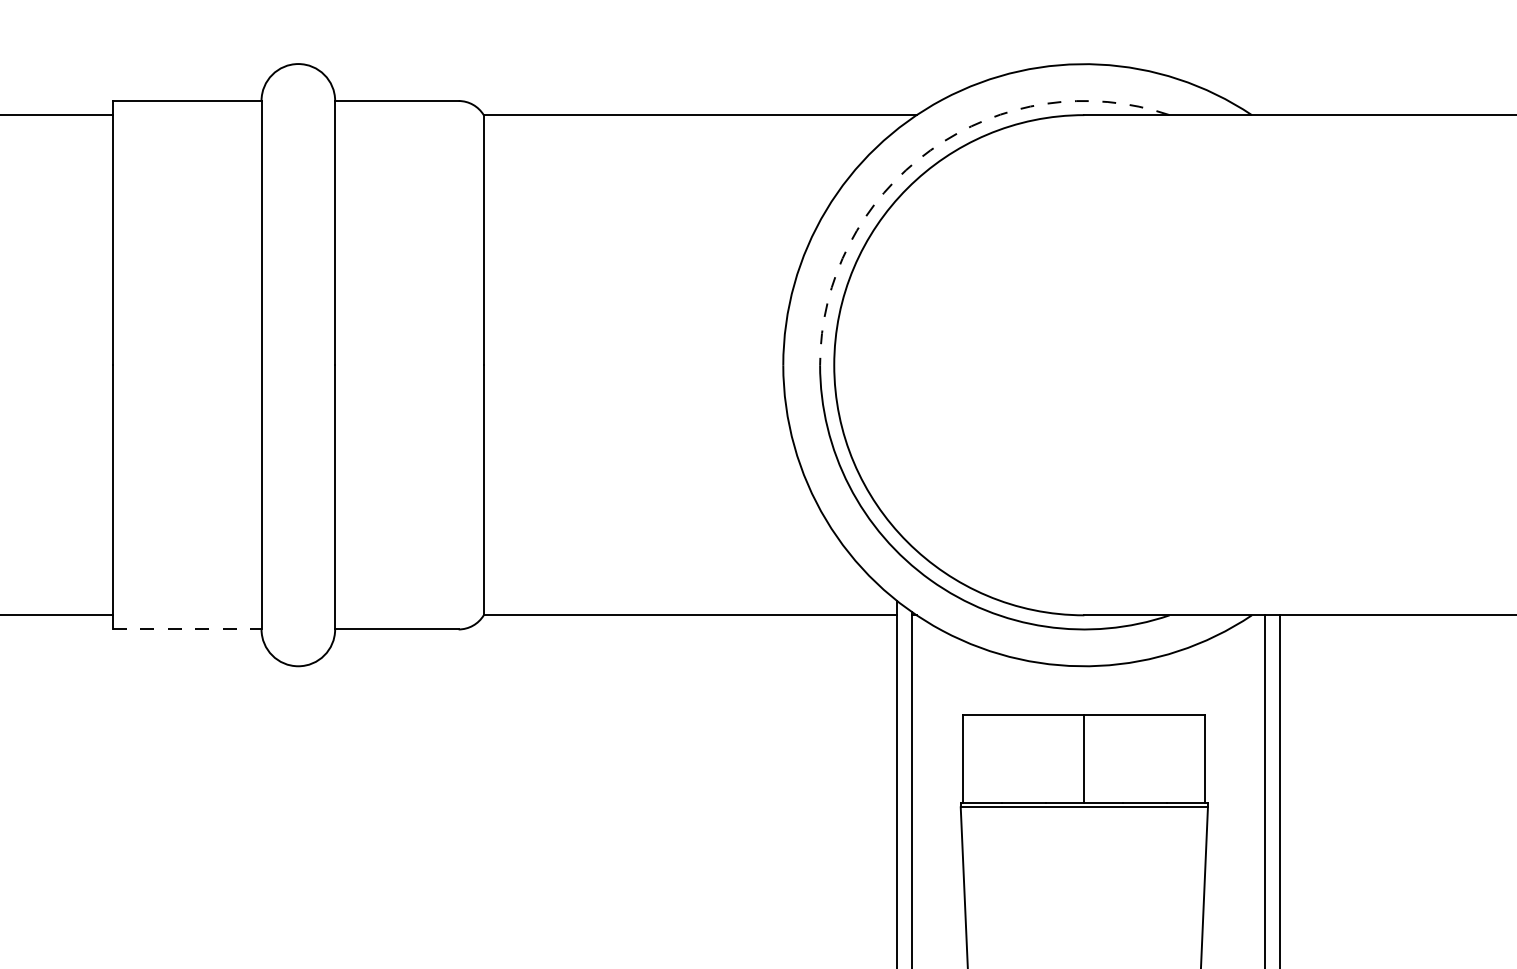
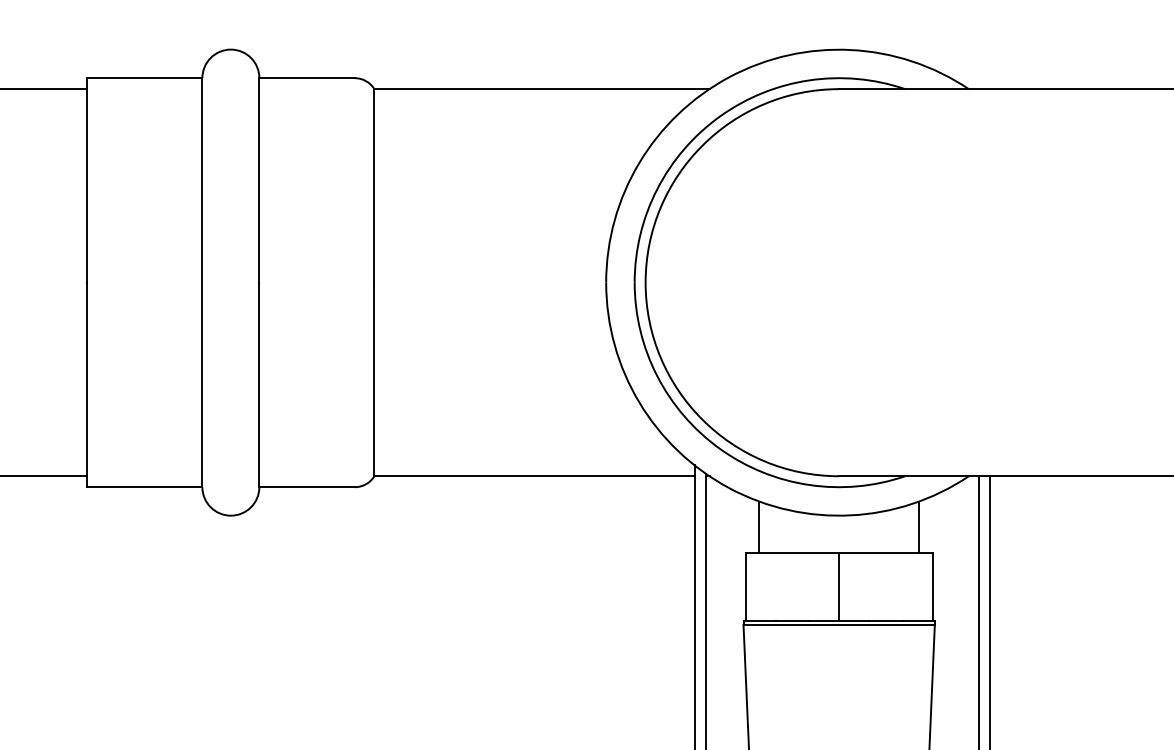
arc: (930, 150) -> (720, 116), dashed -> solid
line: (187, 629) -> (145, 487), dashed -> solid
line: (981, 681) -> (759, 527), added
line: (1187, 681) -> (919, 527), added

